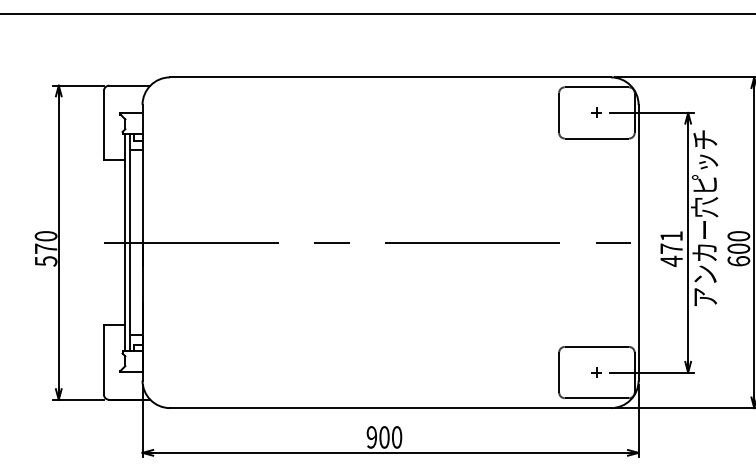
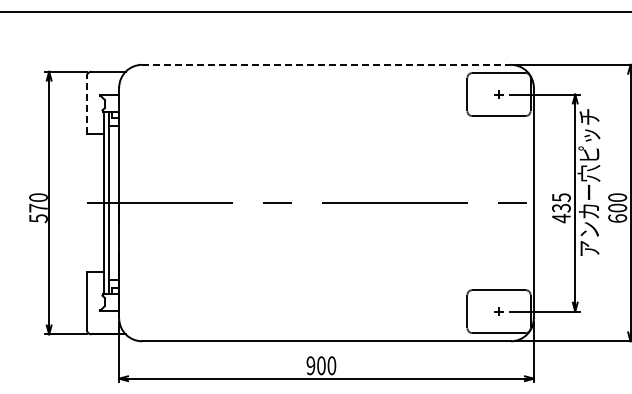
line: (391, 76) -> (327, 64), solid -> dashed
line: (103, 126) -> (86, 105), solid -> dashed
text: (671, 242) -> (561, 202), 471 -> 435

